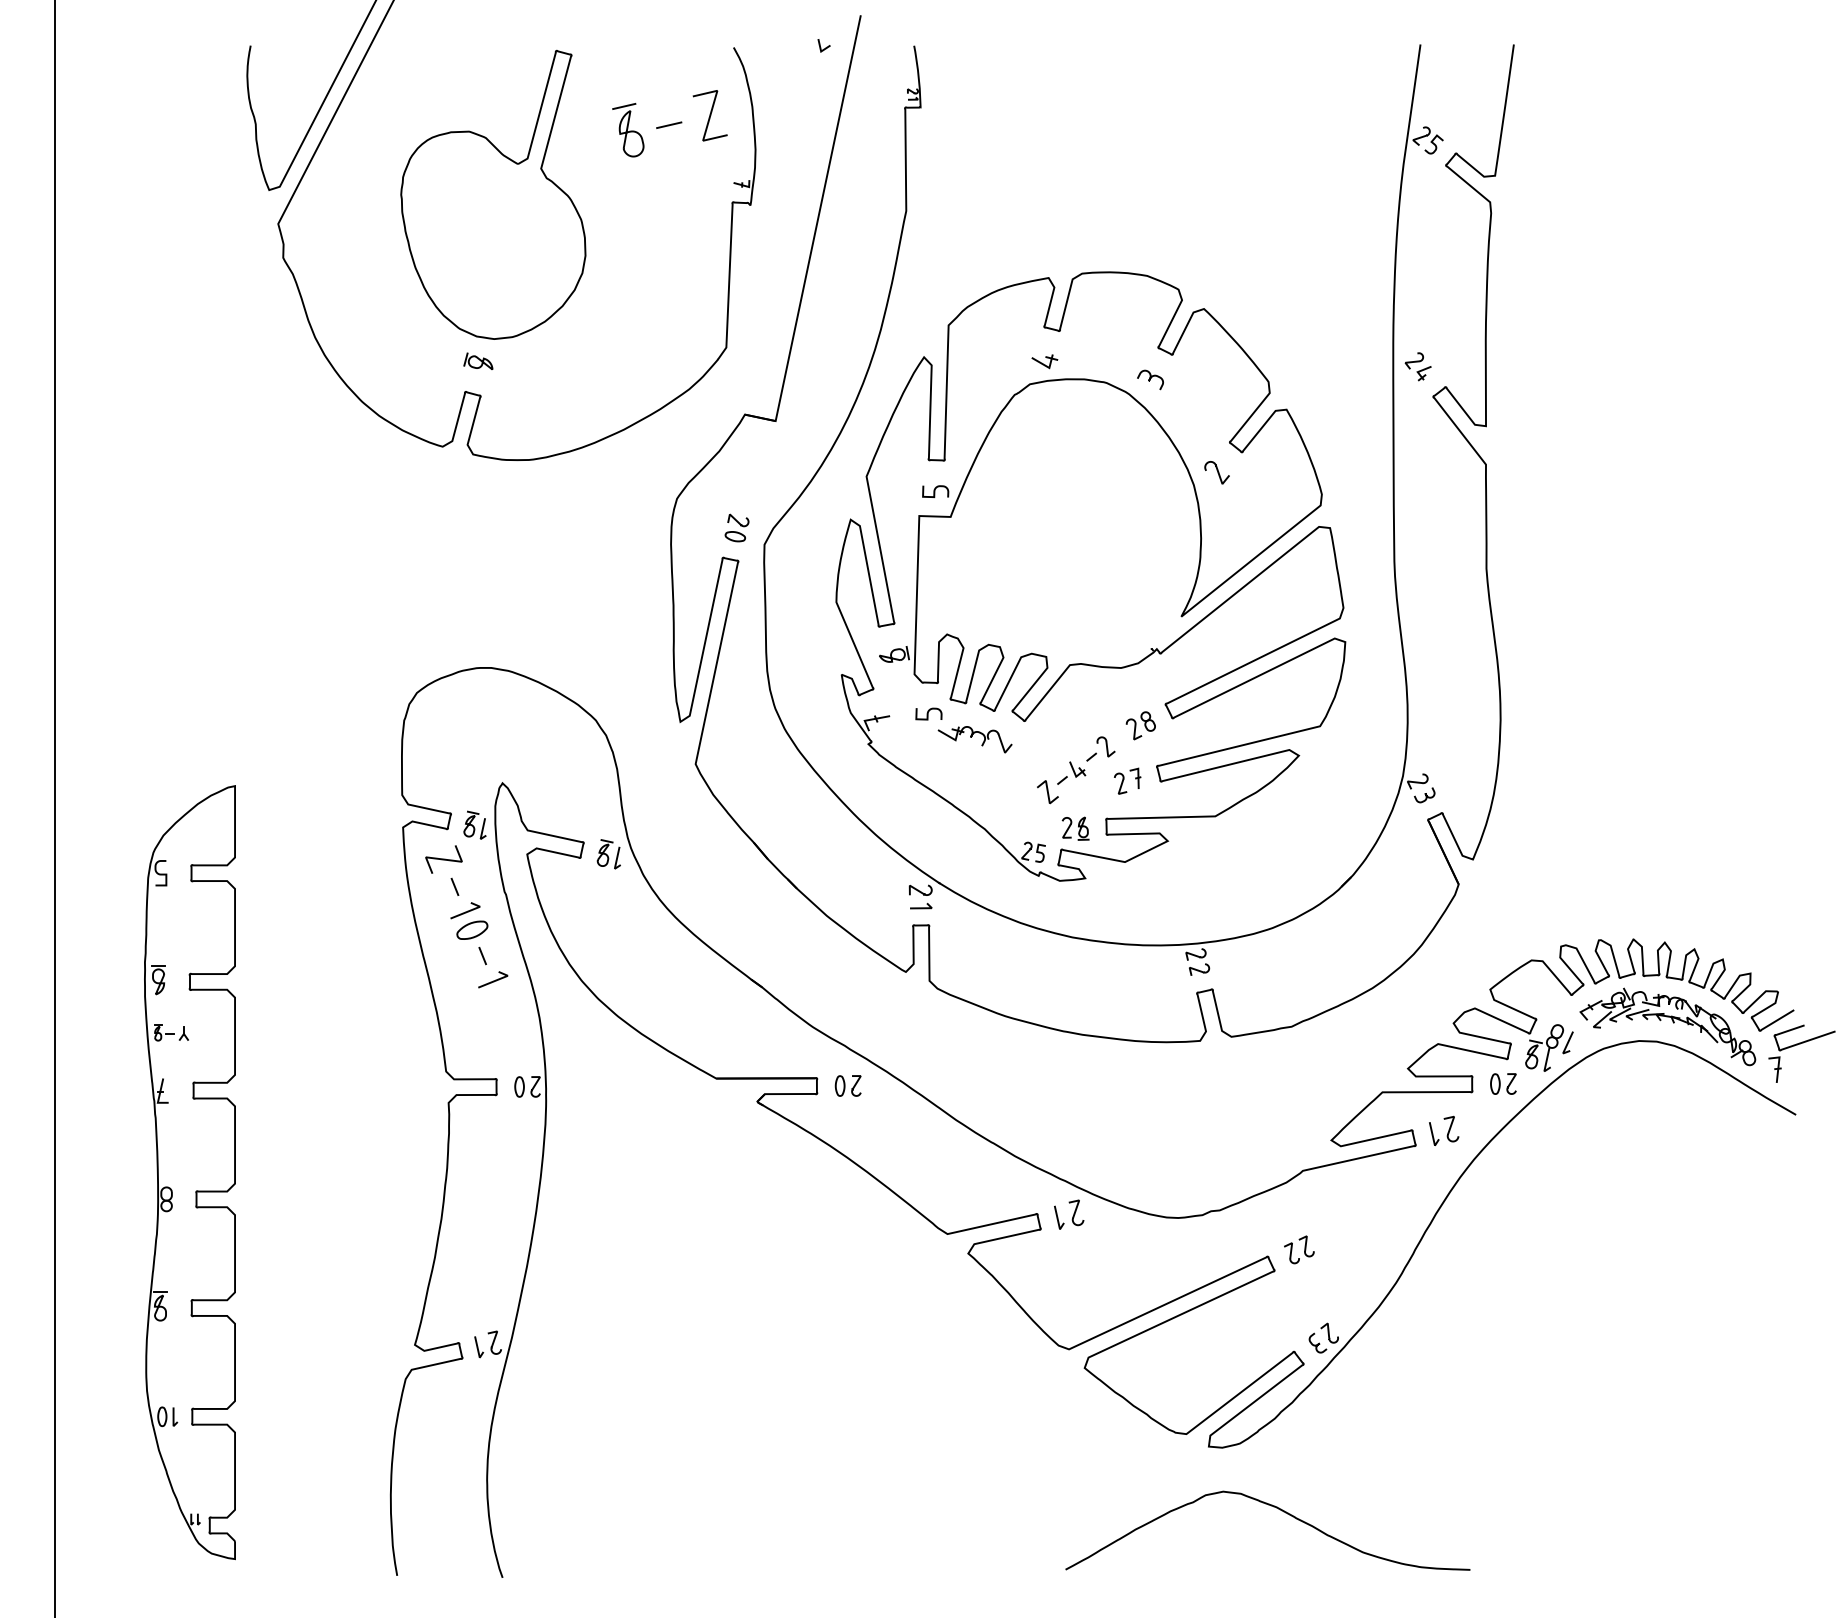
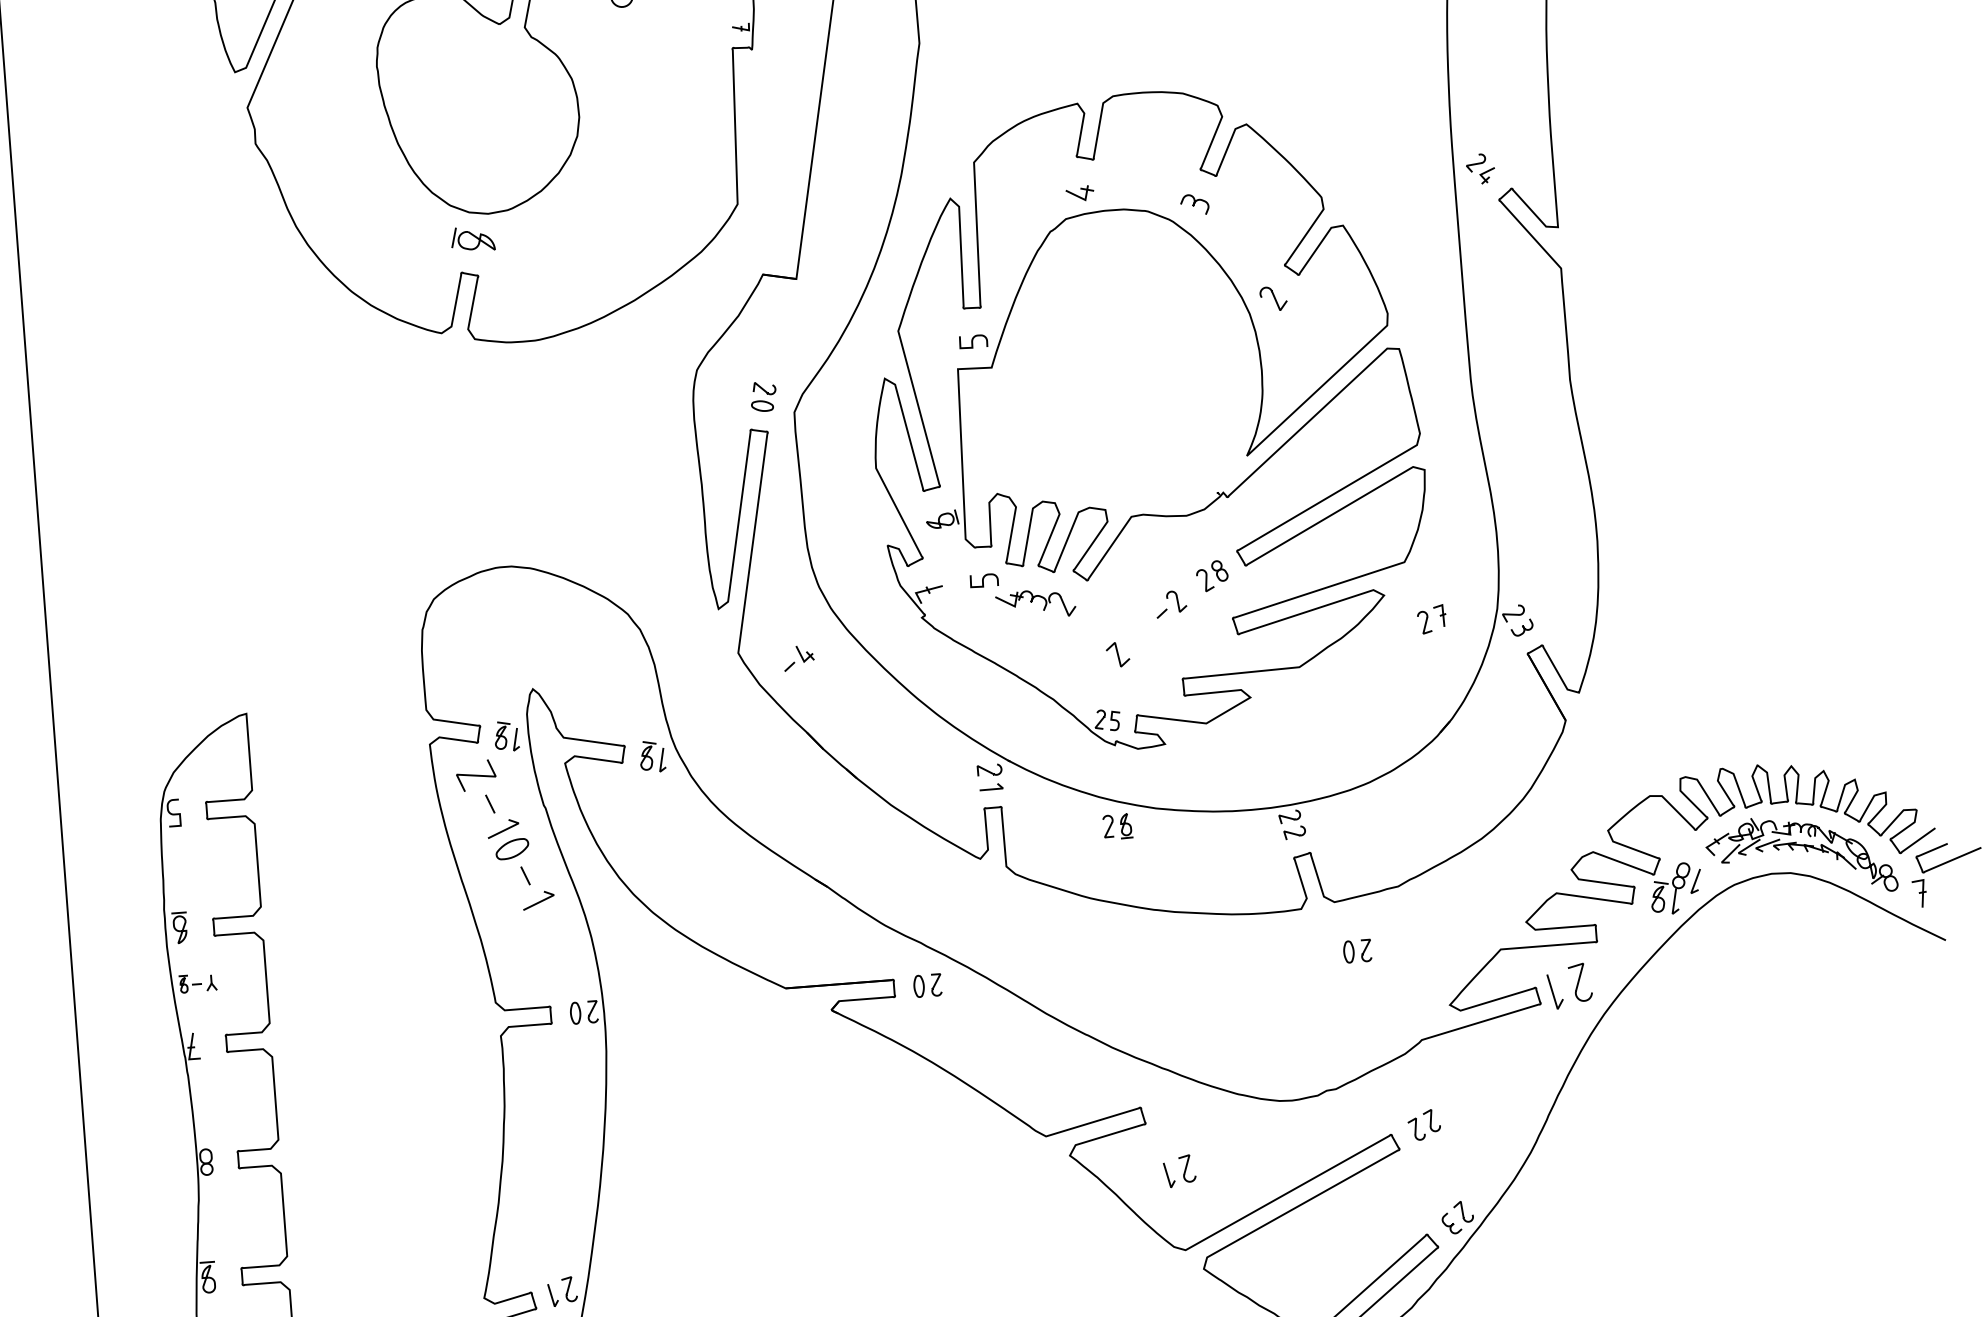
part: (478, 360) -> (473, 238), size x1.4
part: (1071, 772) -> (798, 657), moved
part: (1127, 780) -> (1431, 618), moved
part: (1075, 828) -> (1117, 826), moved
part: (1503, 1083) -> (1357, 950), moved
part: (1444, 1130) -> (1570, 985), size x1.4
part: (1069, 1214) -> (1180, 1170), moved

